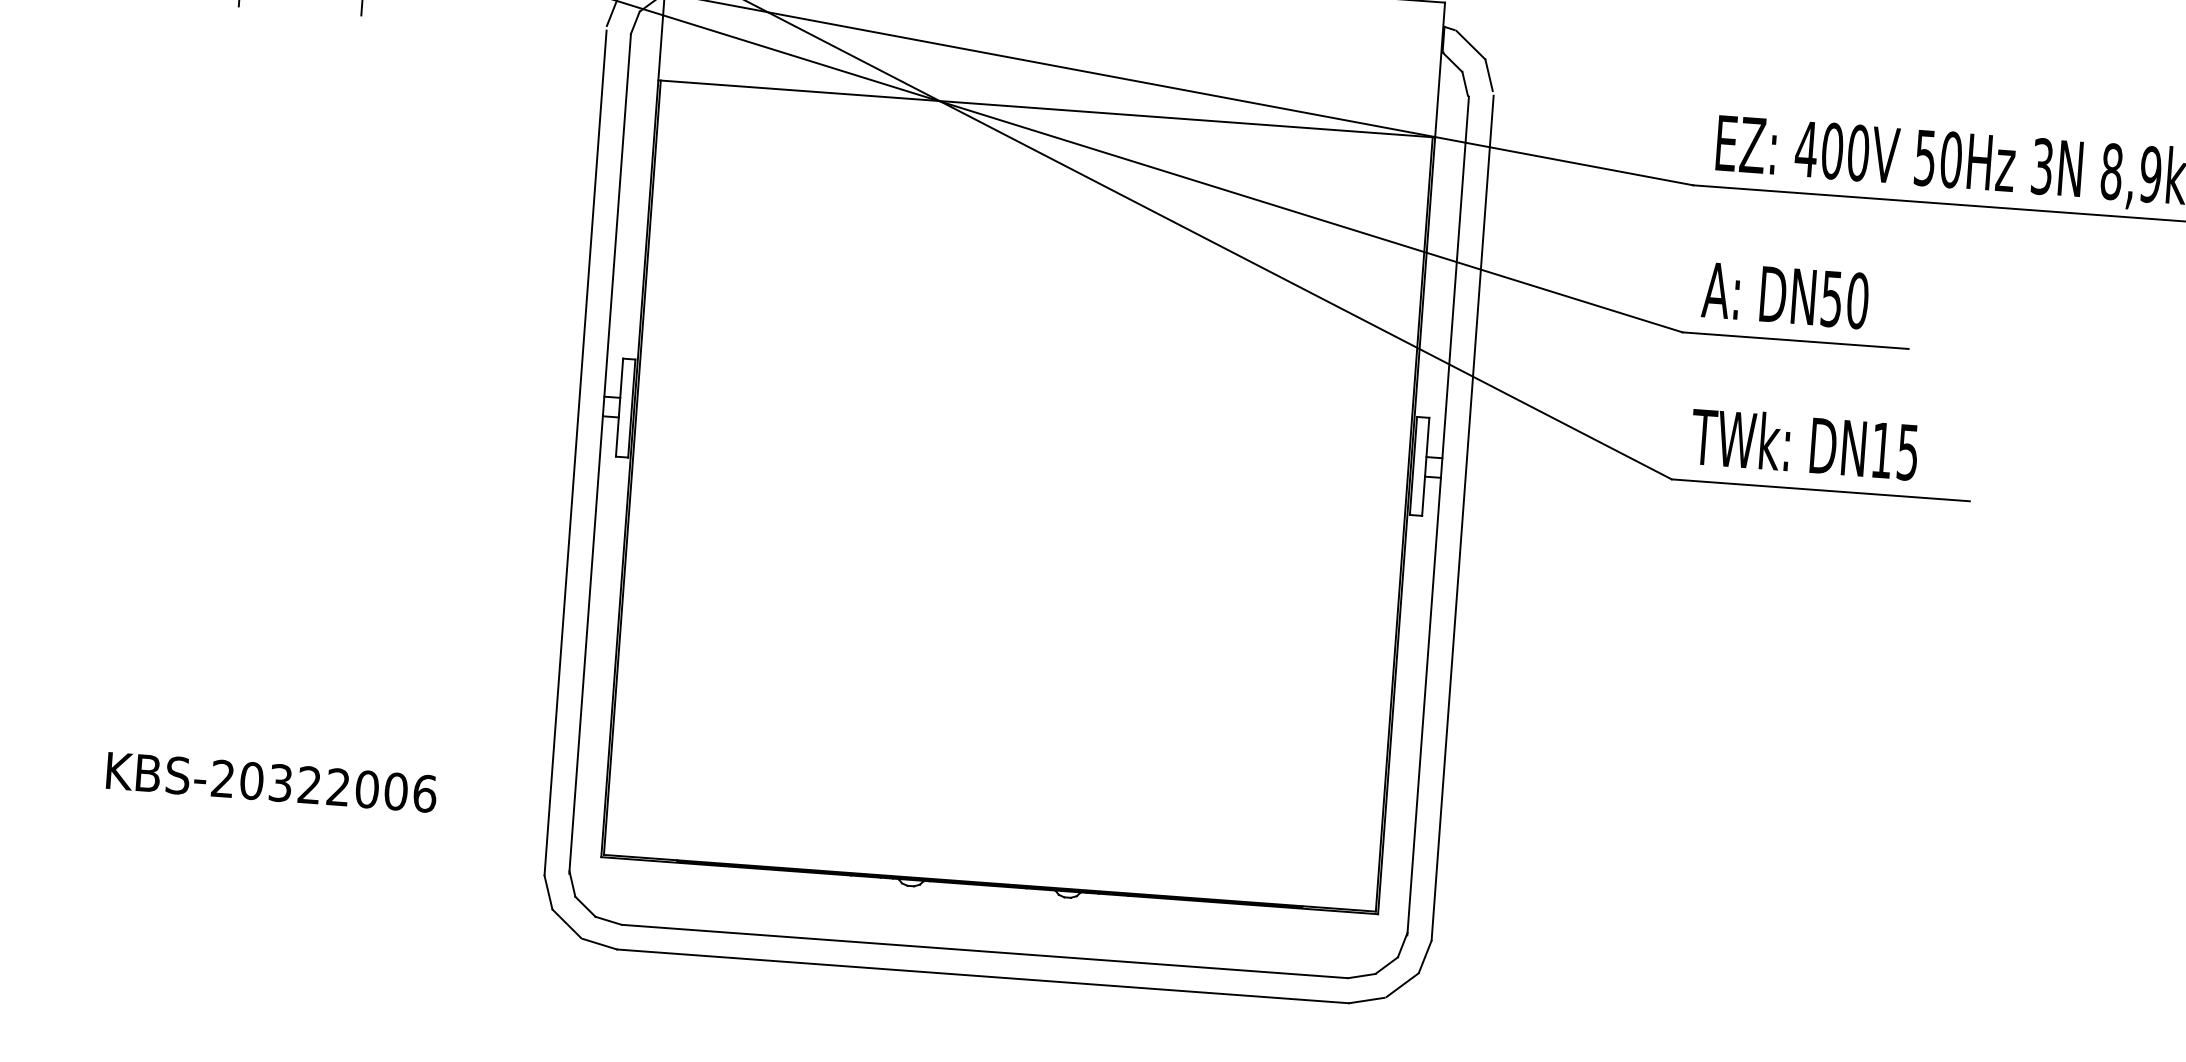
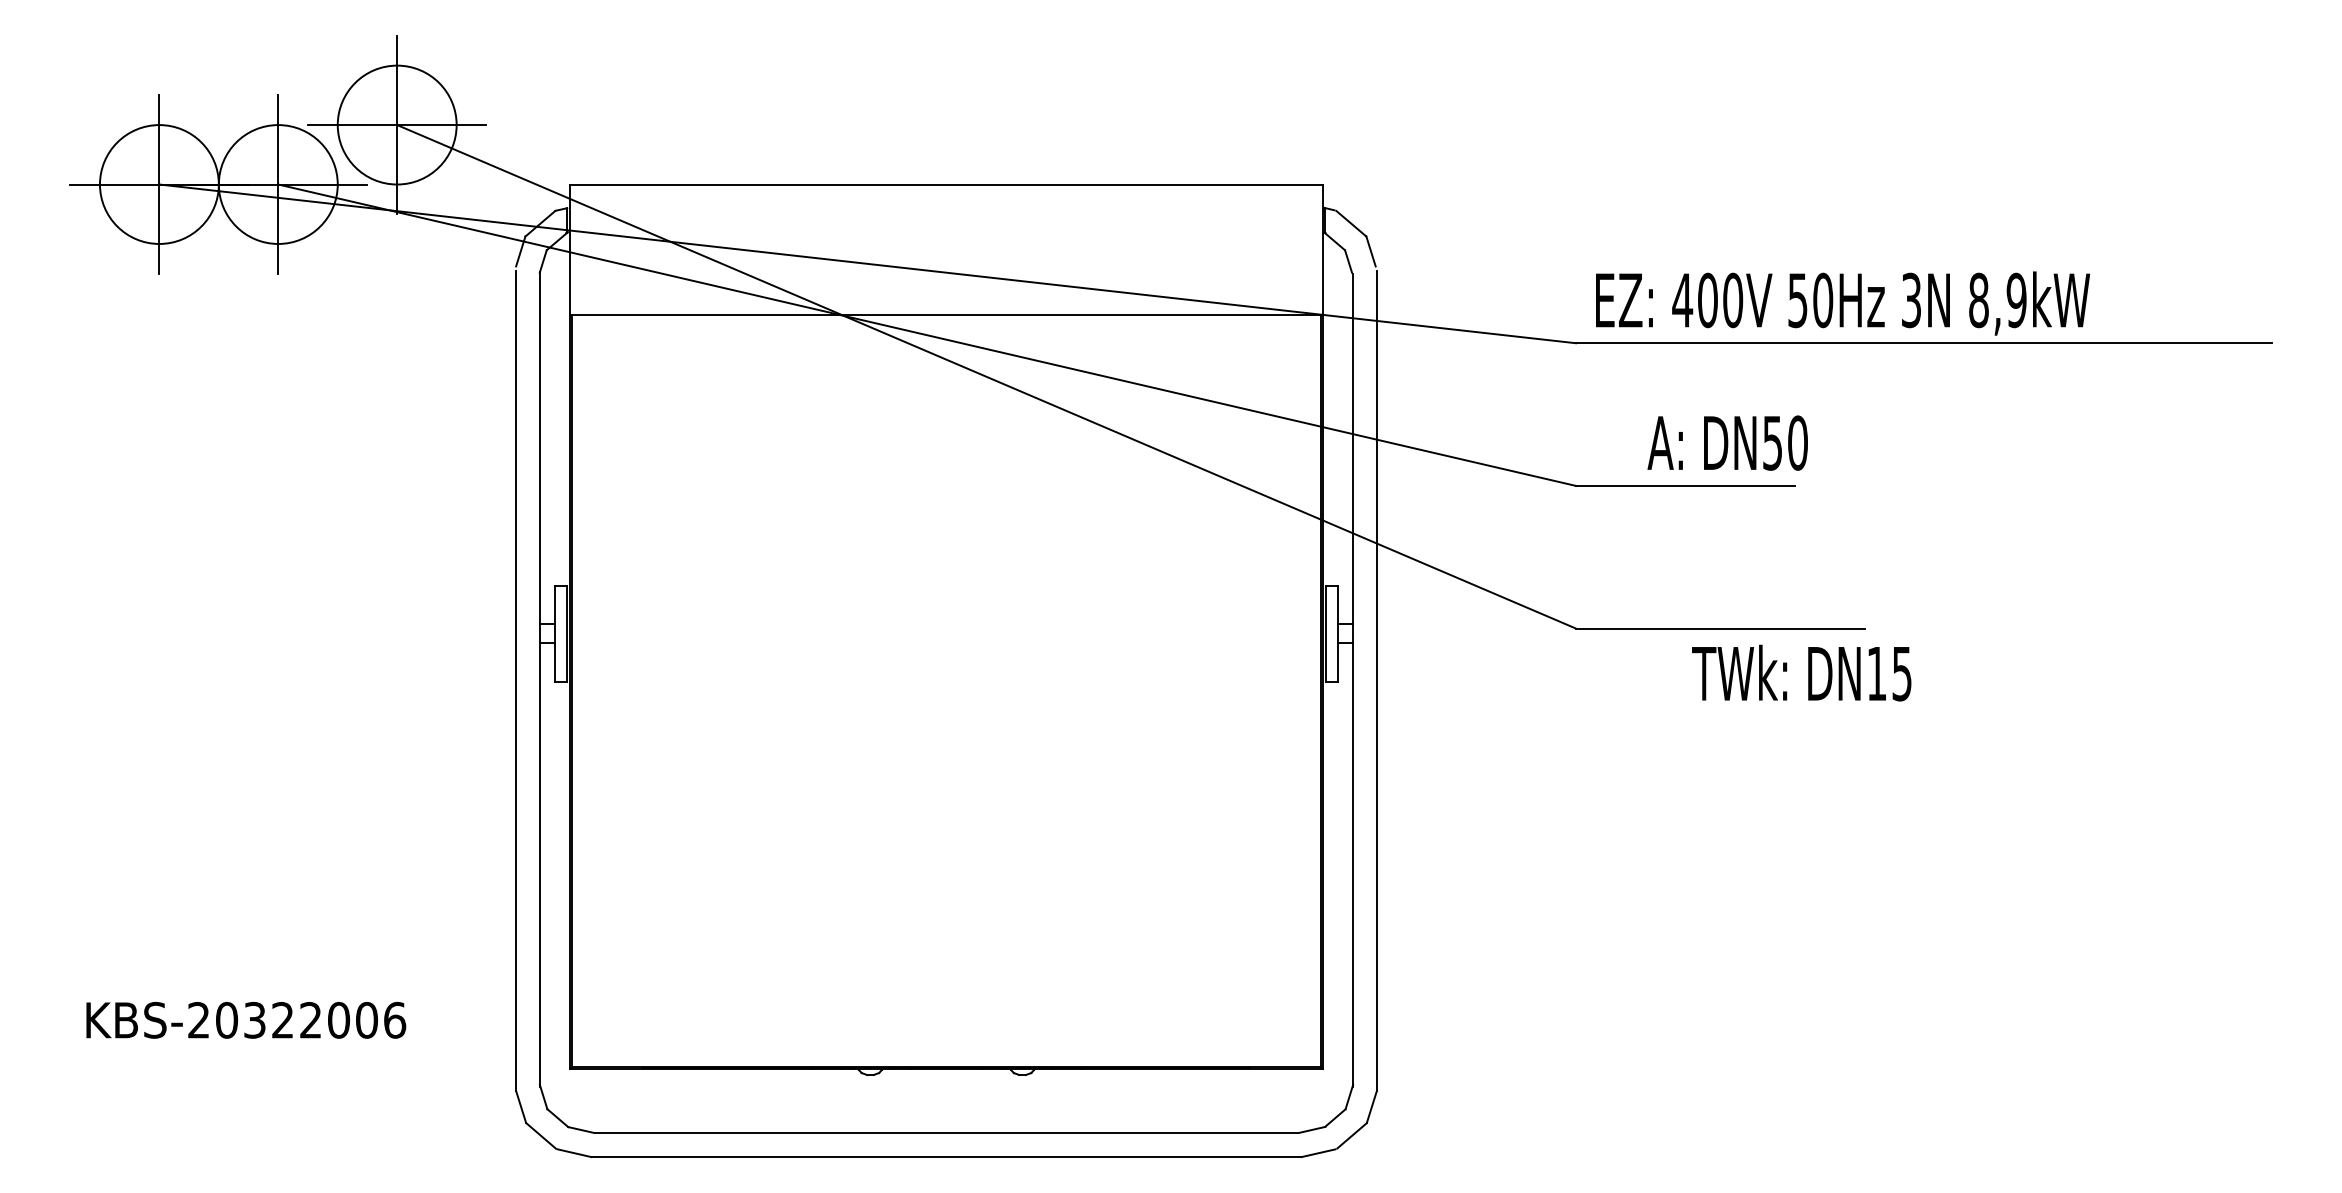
text: (1785, 294) -> (1727, 442), moved
text: (1804, 443) -> (1801, 672), moved

